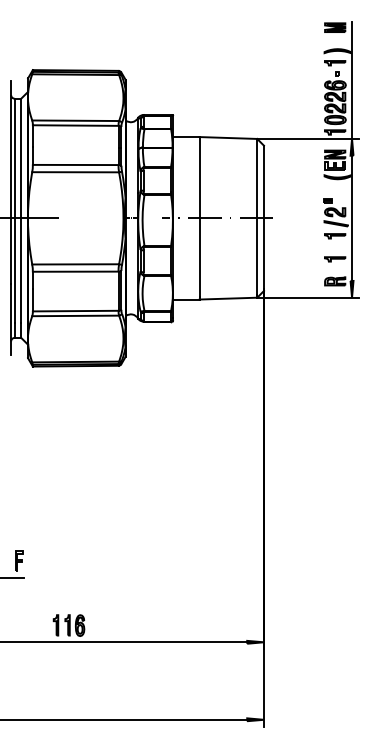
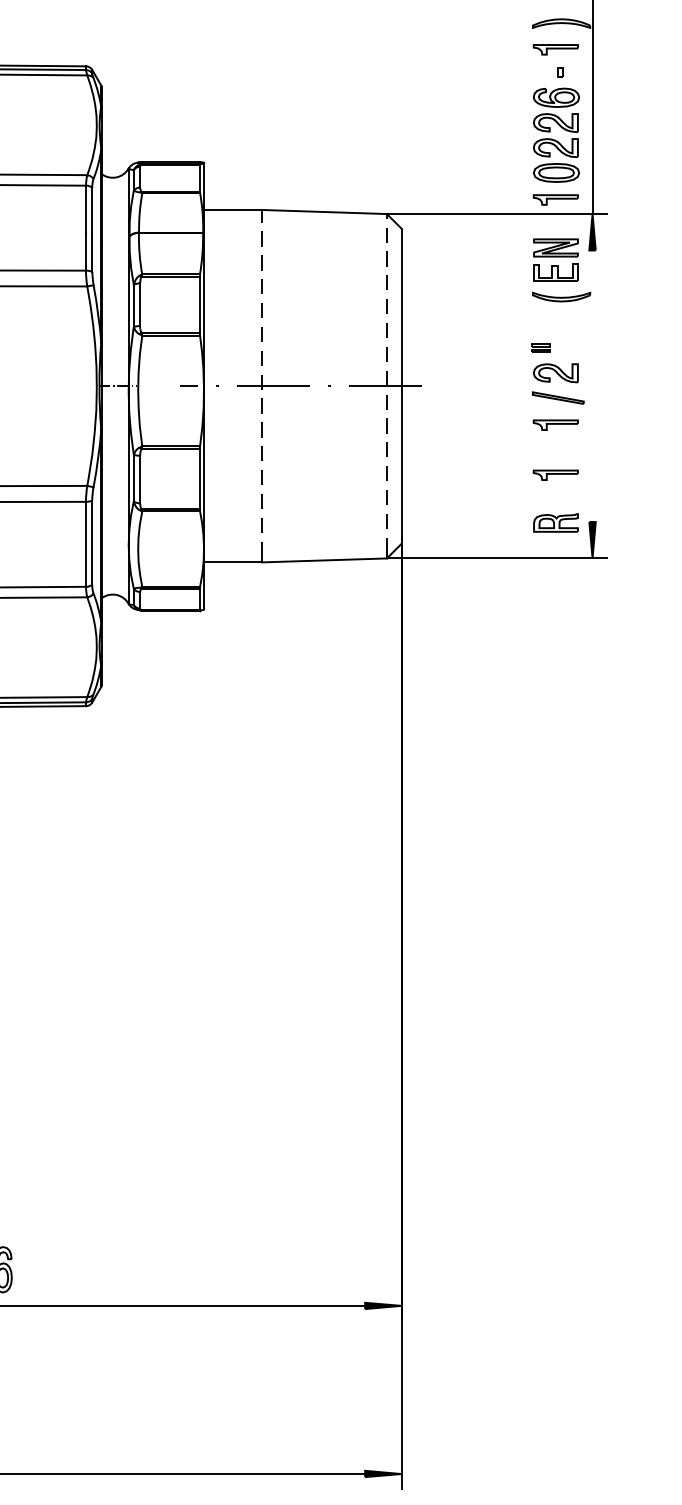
line: (257, 216) -> (387, 382), solid -> dashed
line: (199, 217) -> (261, 384), solid -> dashed
line: (352, 217) -> (593, 384), removed

